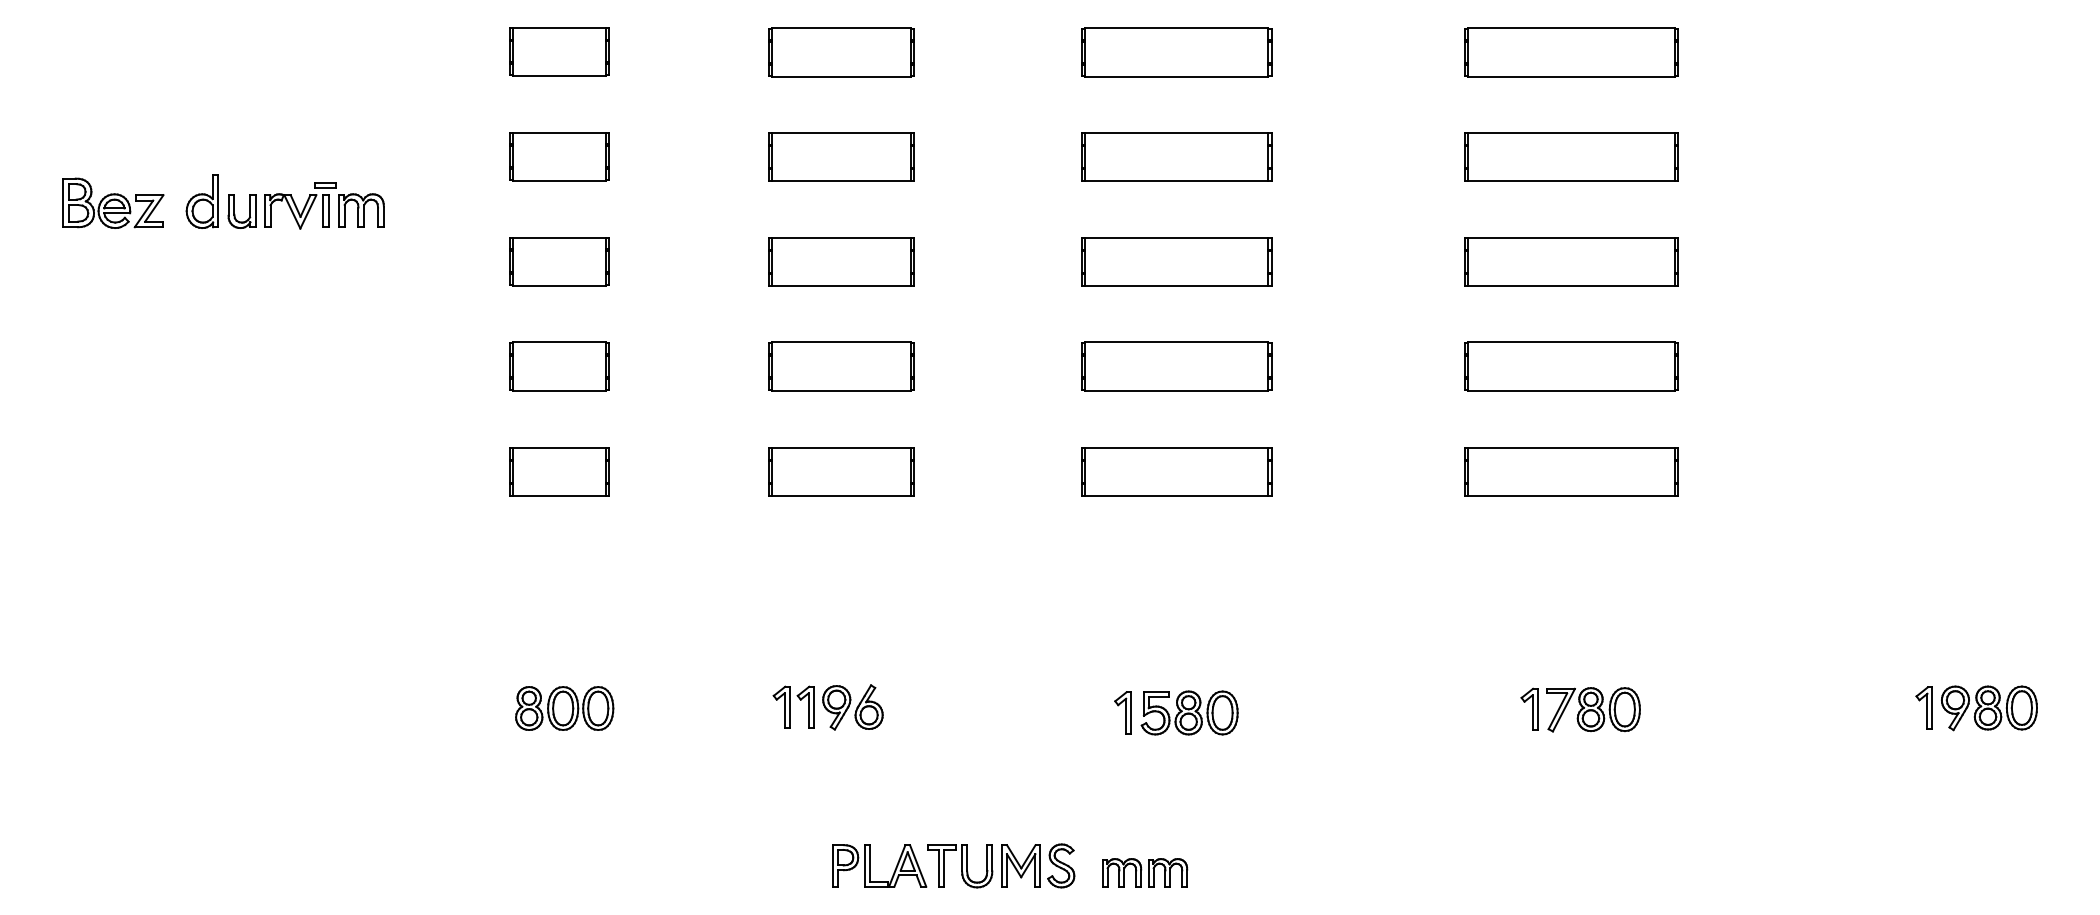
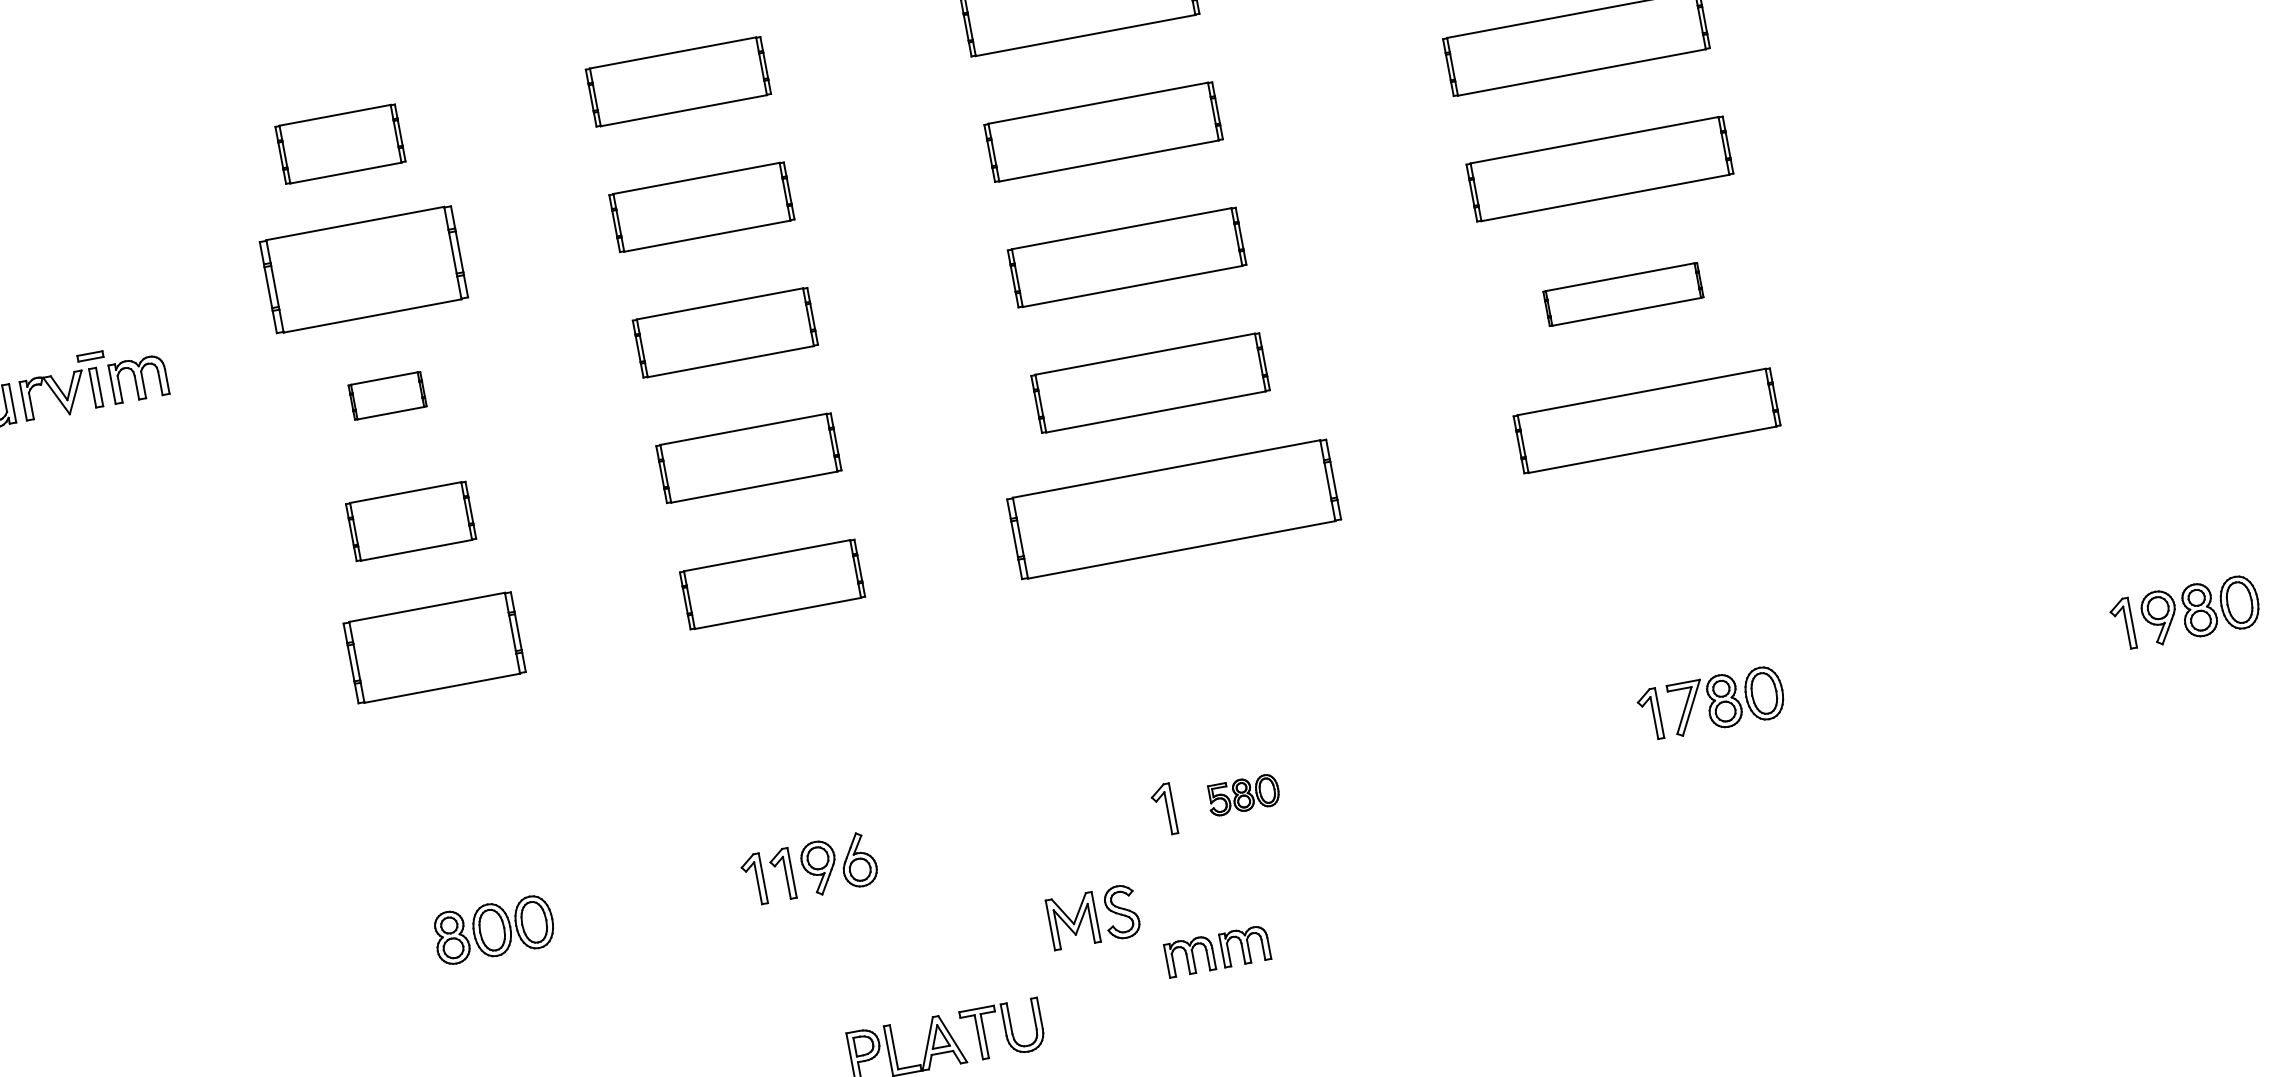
part: (559, 156) -> (364, 269), size x1.6
part: (559, 261) -> (387, 395), size x0.6
part: (1571, 366) -> (1623, 294), size x0.6
part: (559, 471) -> (434, 647), size x1.4
part: (1176, 471) -> (1173, 508), size x1.4
part: (1189, 712) -> (1243, 794), size x0.6
part: (1038, 865) -> (1093, 916), moved
part: (1145, 872) -> (1218, 950), moved

